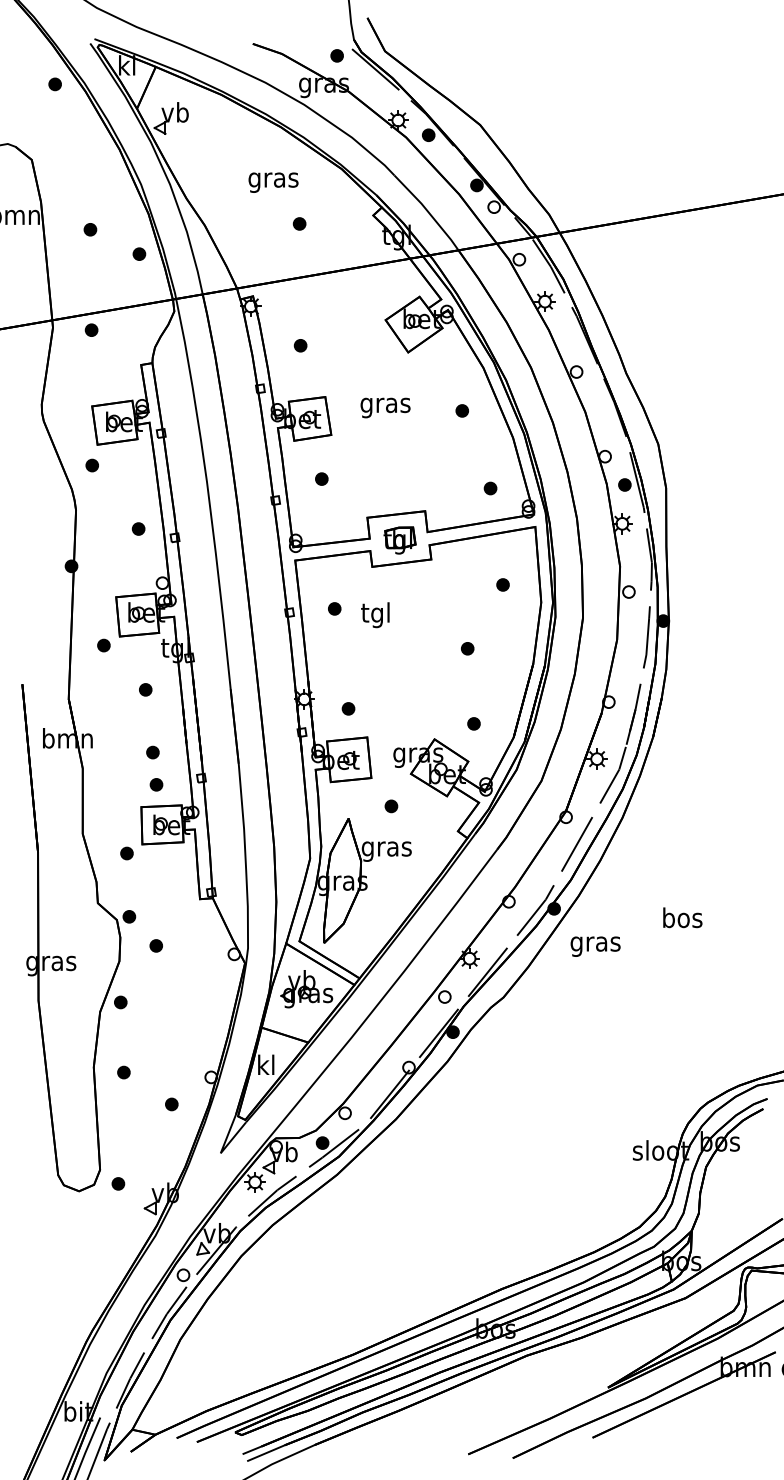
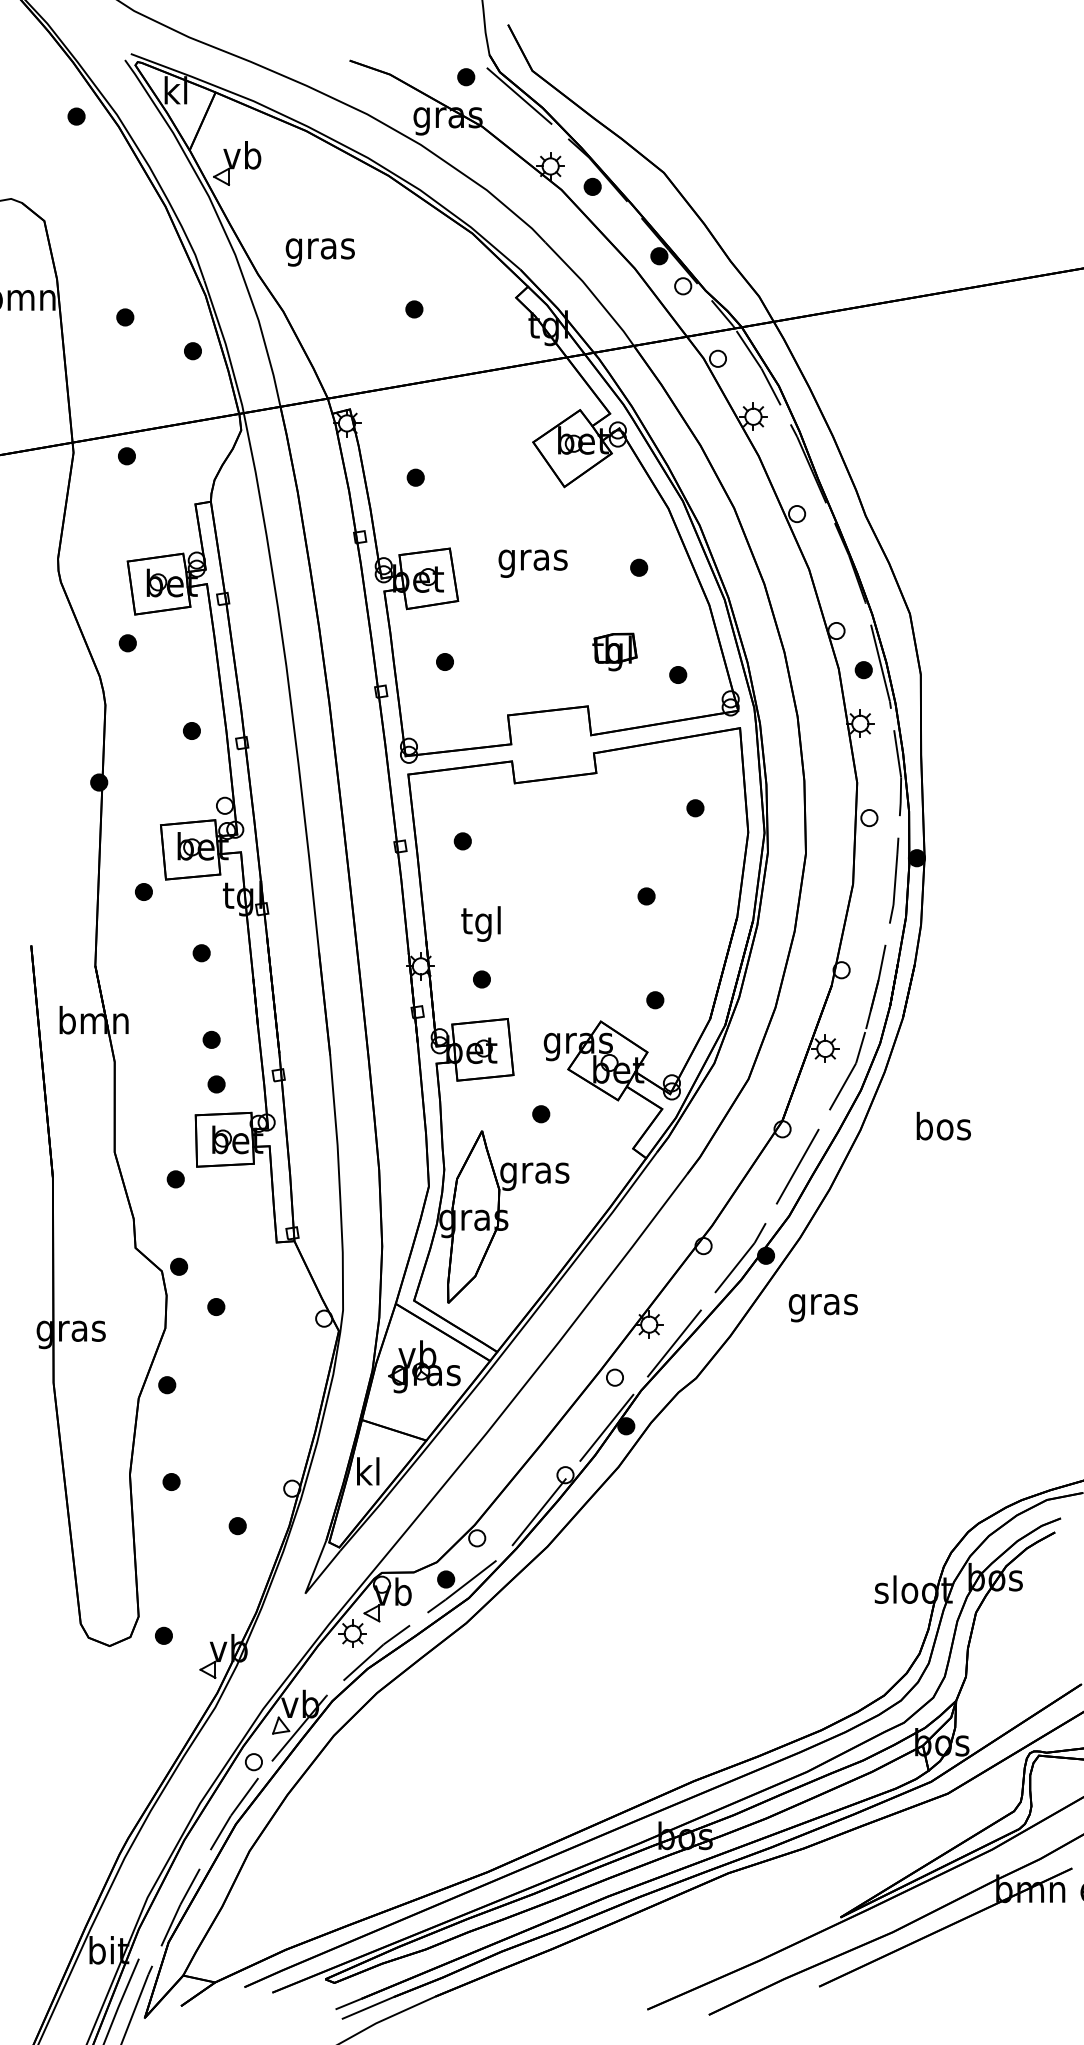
text: (272, 182) -> (319, 252), moved
part: (399, 540) -> (614, 651), moved
text: (374, 614) -> (480, 923), moved
text: (682, 917) -> (943, 1125), moved

